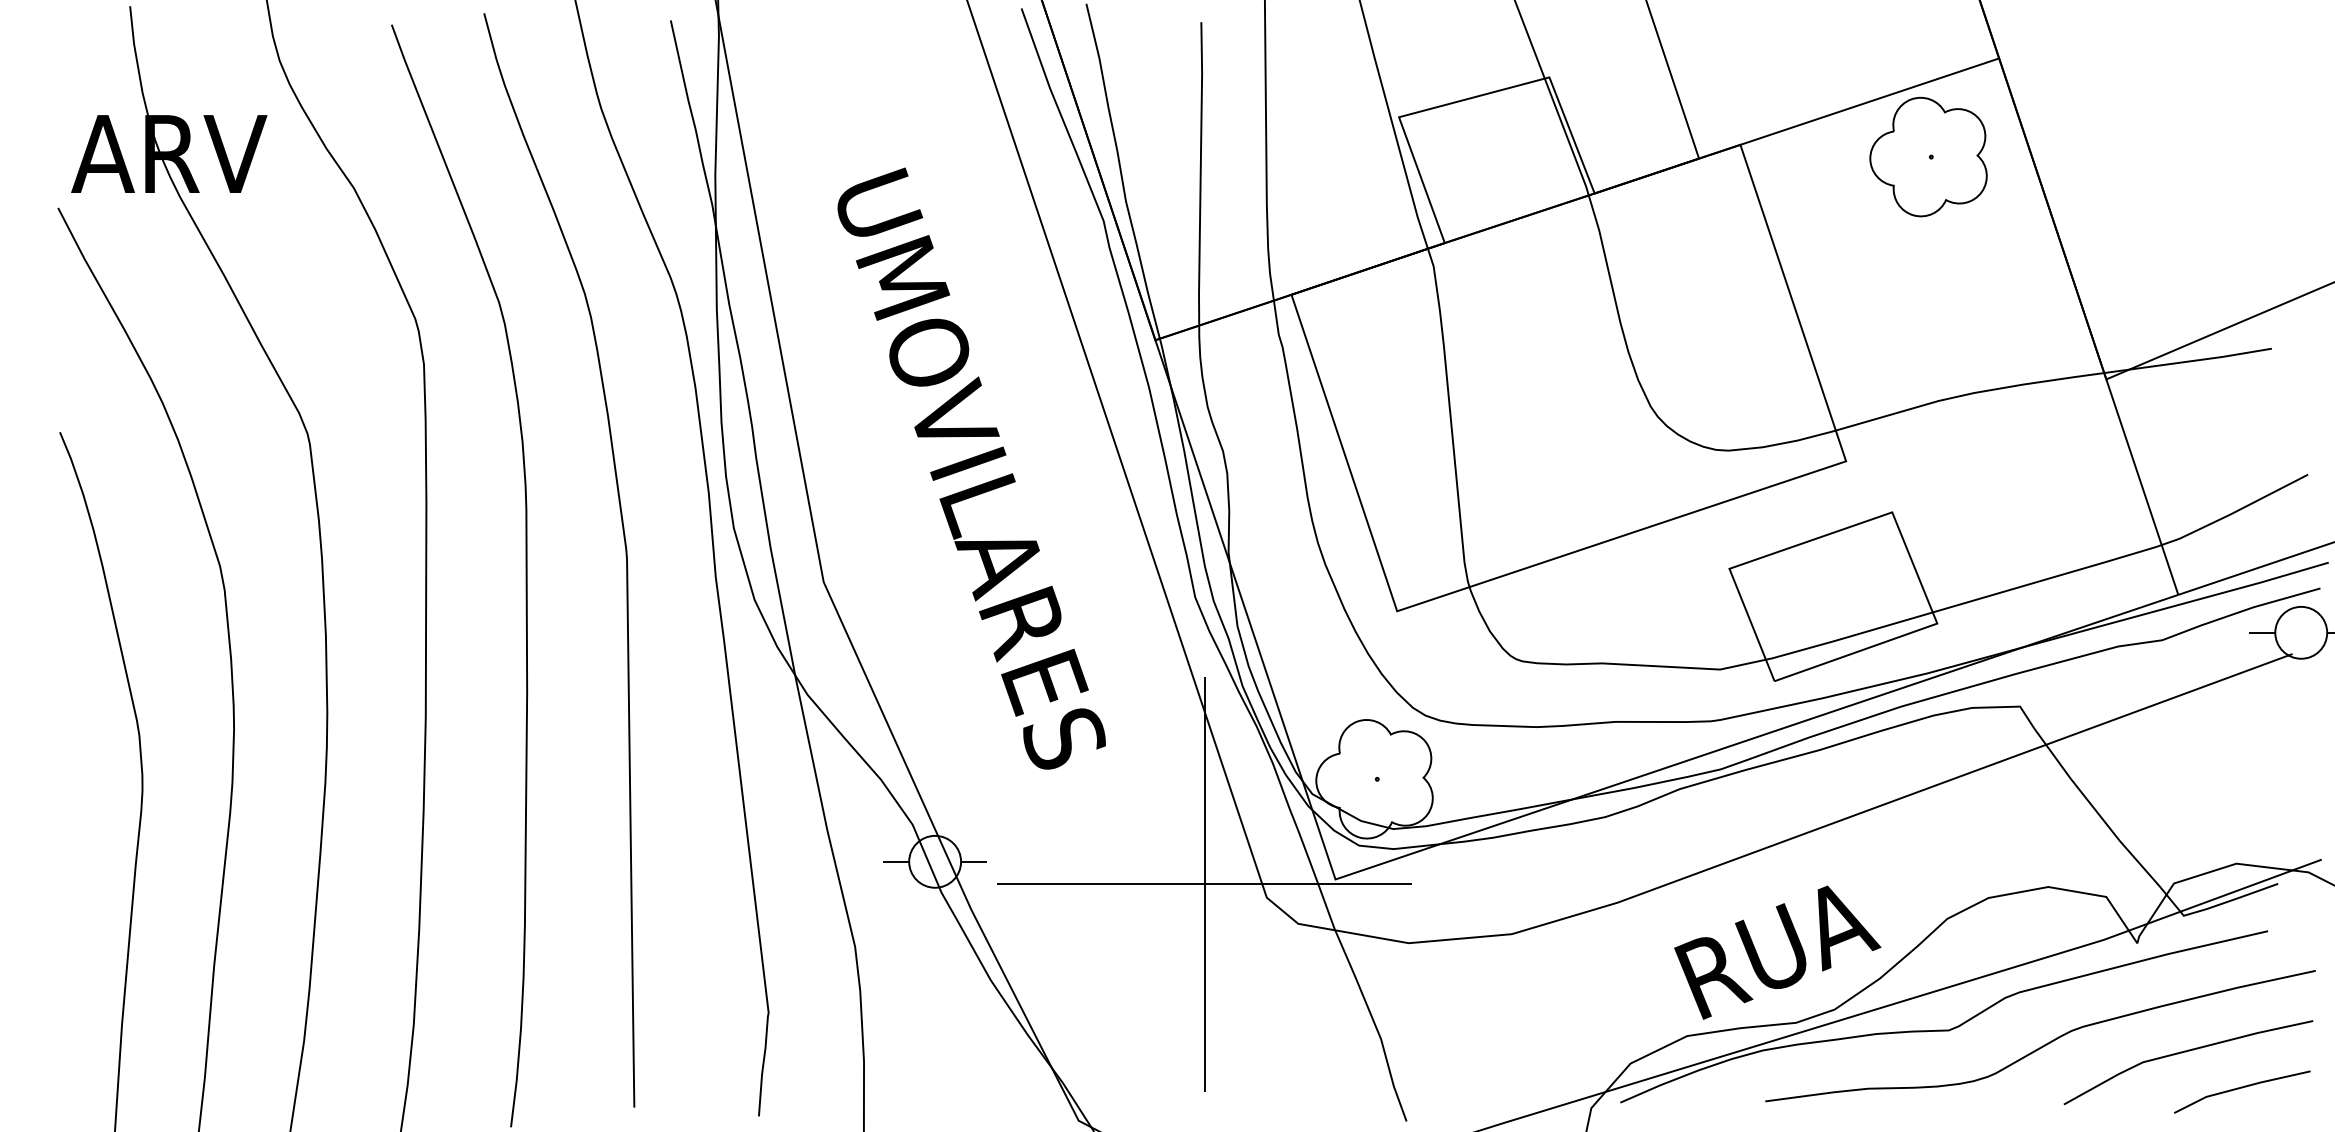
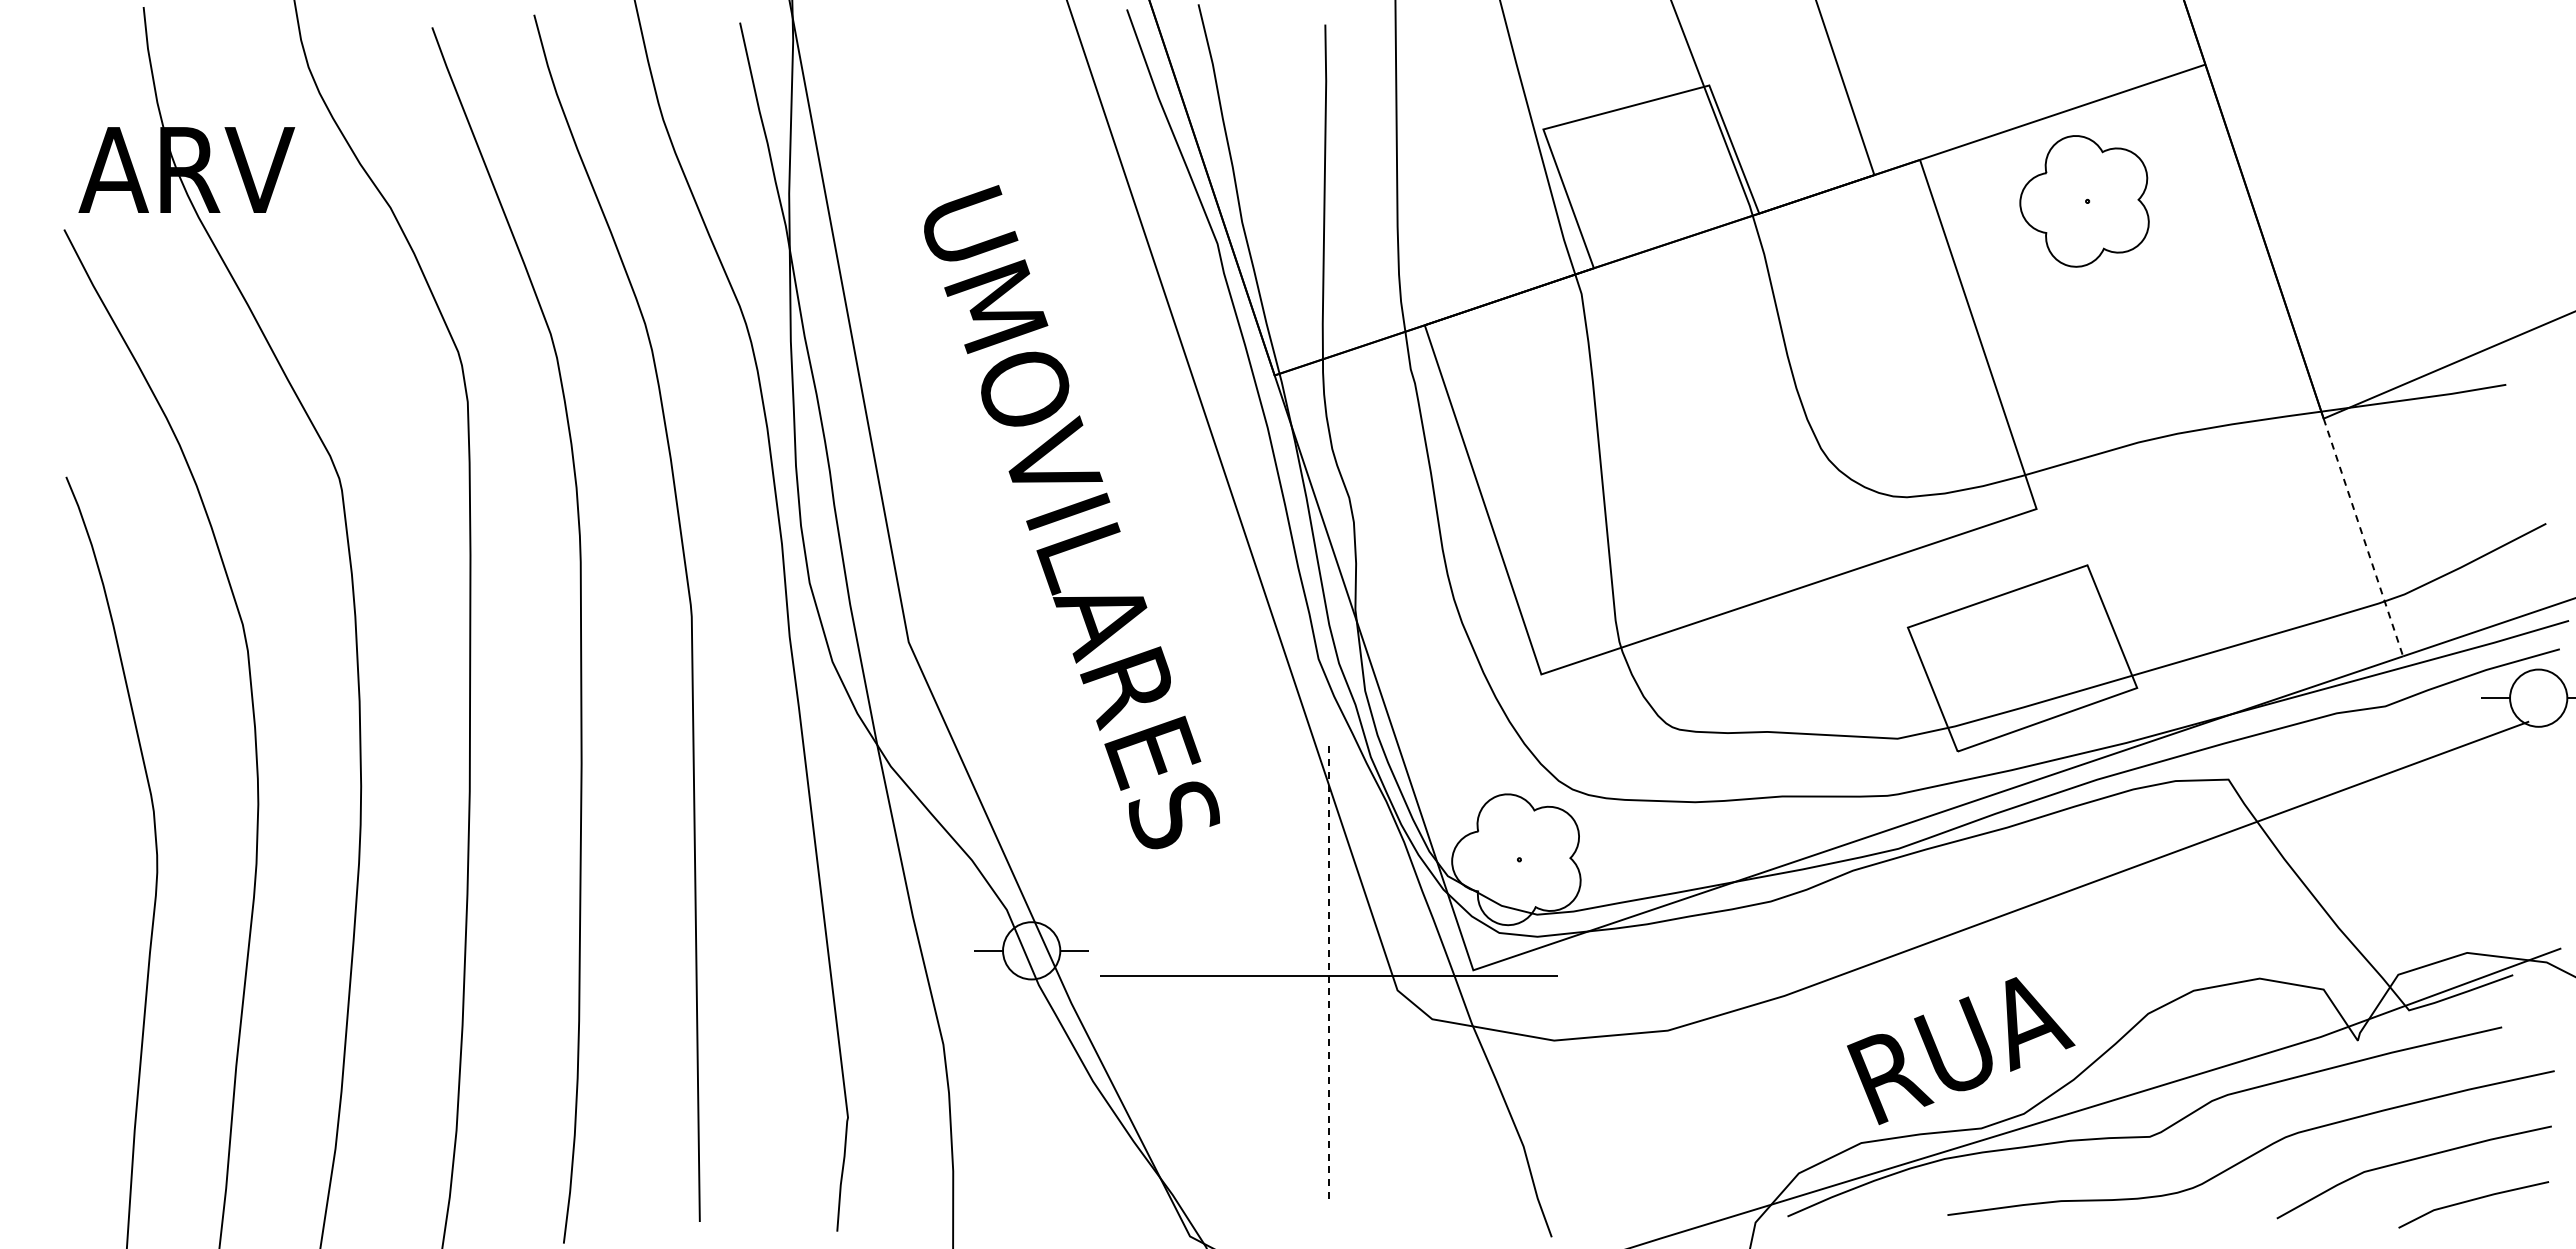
part: (1928, 157) -> (2084, 201), moved
line: (2142, 487) -> (2363, 537), solid -> dashed
line: (1205, 885) -> (1329, 976), solid -> dashed

